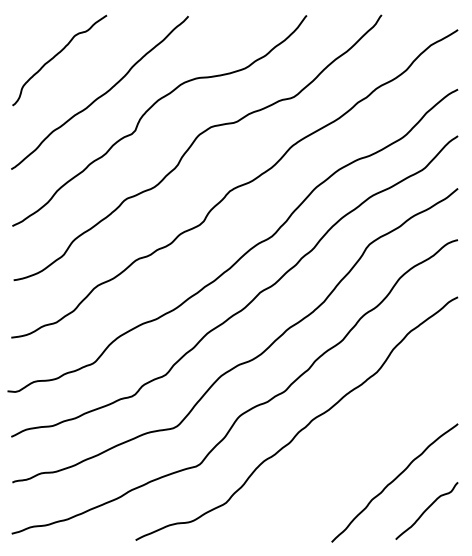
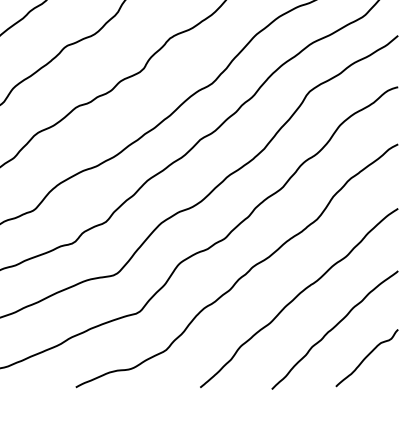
curve: (357, 449) -> (297, 296), added

